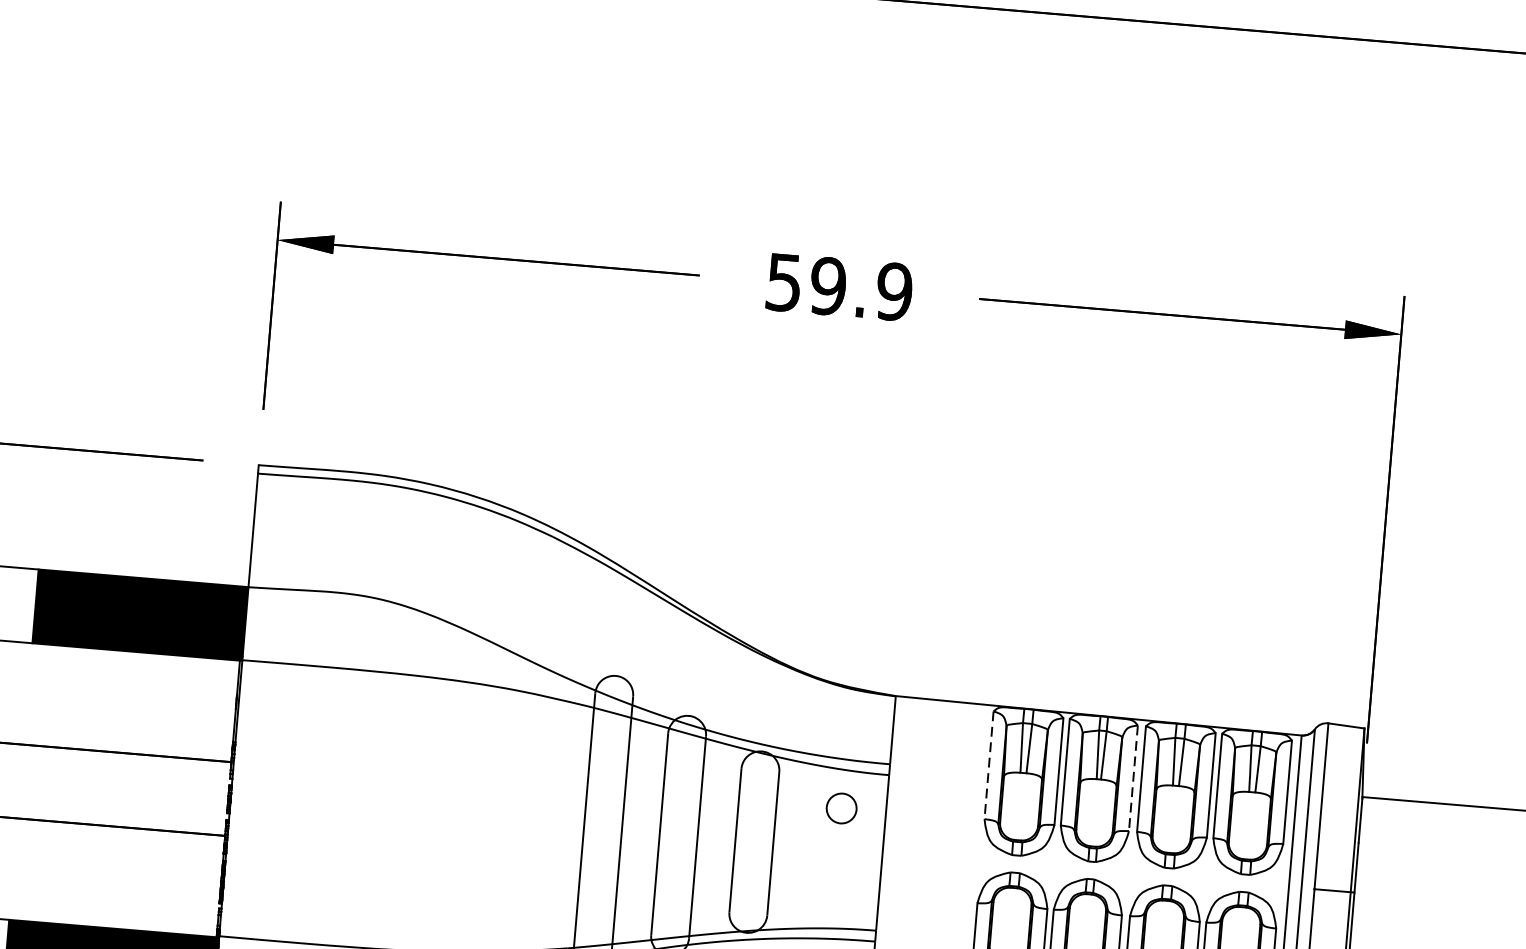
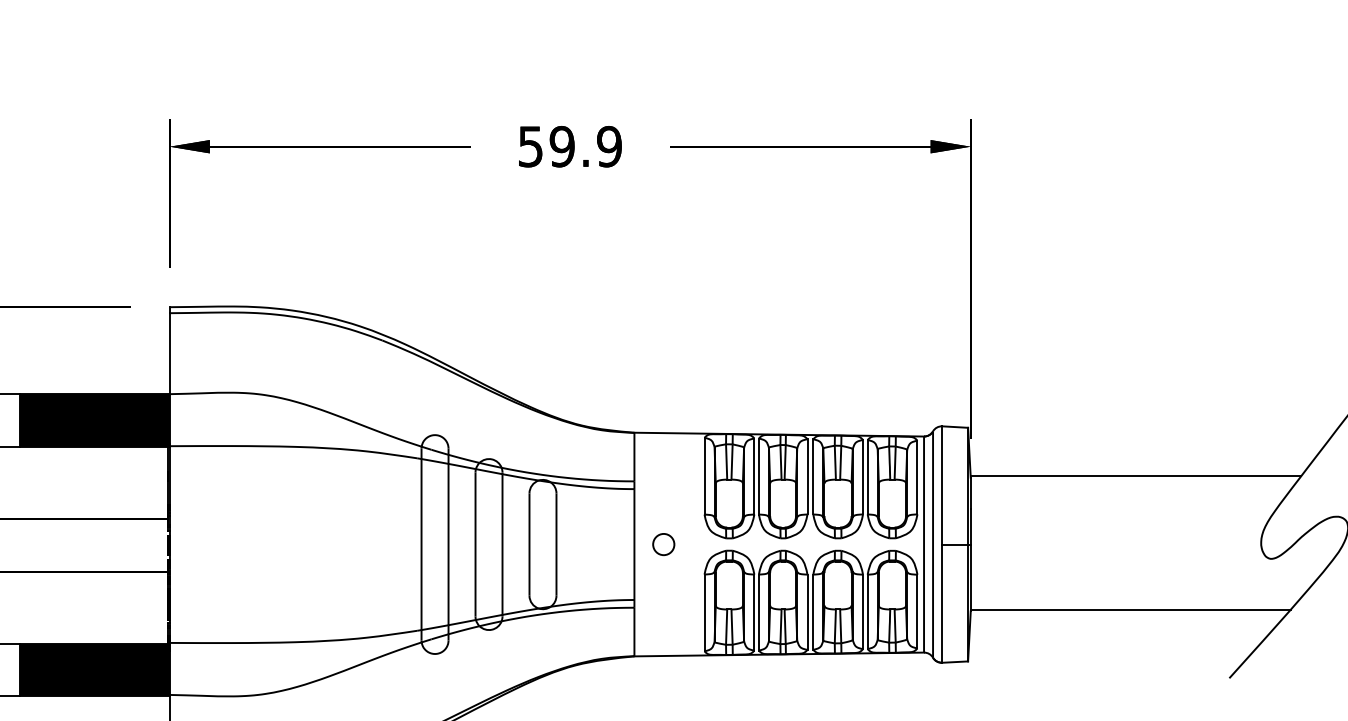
line: (988, 765) -> (704, 476), dashed -> solid
line: (1133, 777) -> (807, 476), dashed -> solid
circle: (841, 808) -> (663, 544), moved

